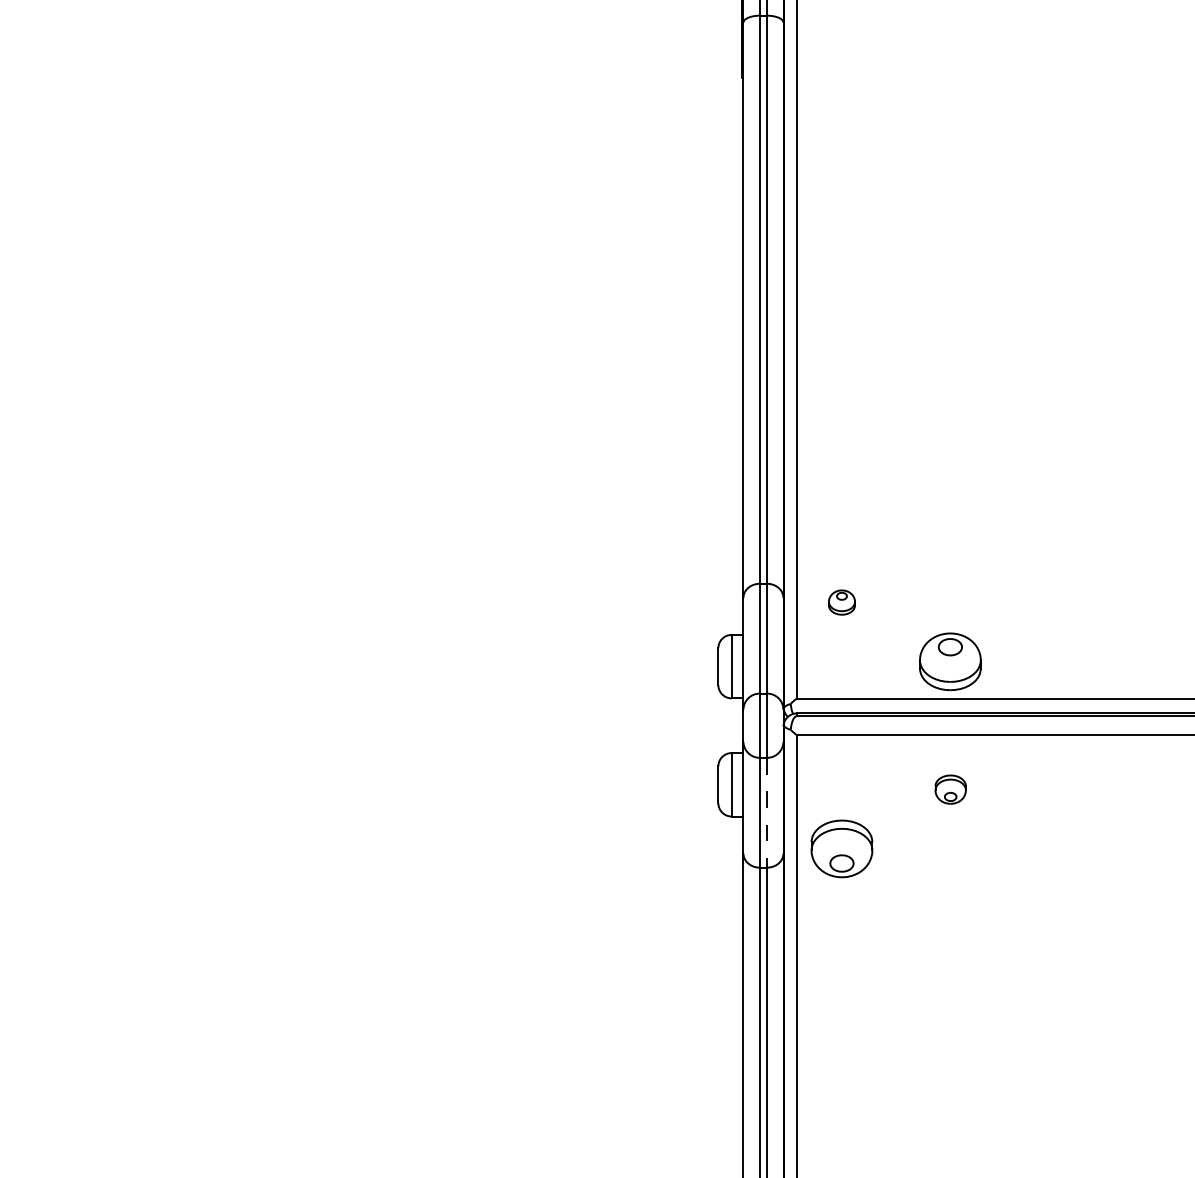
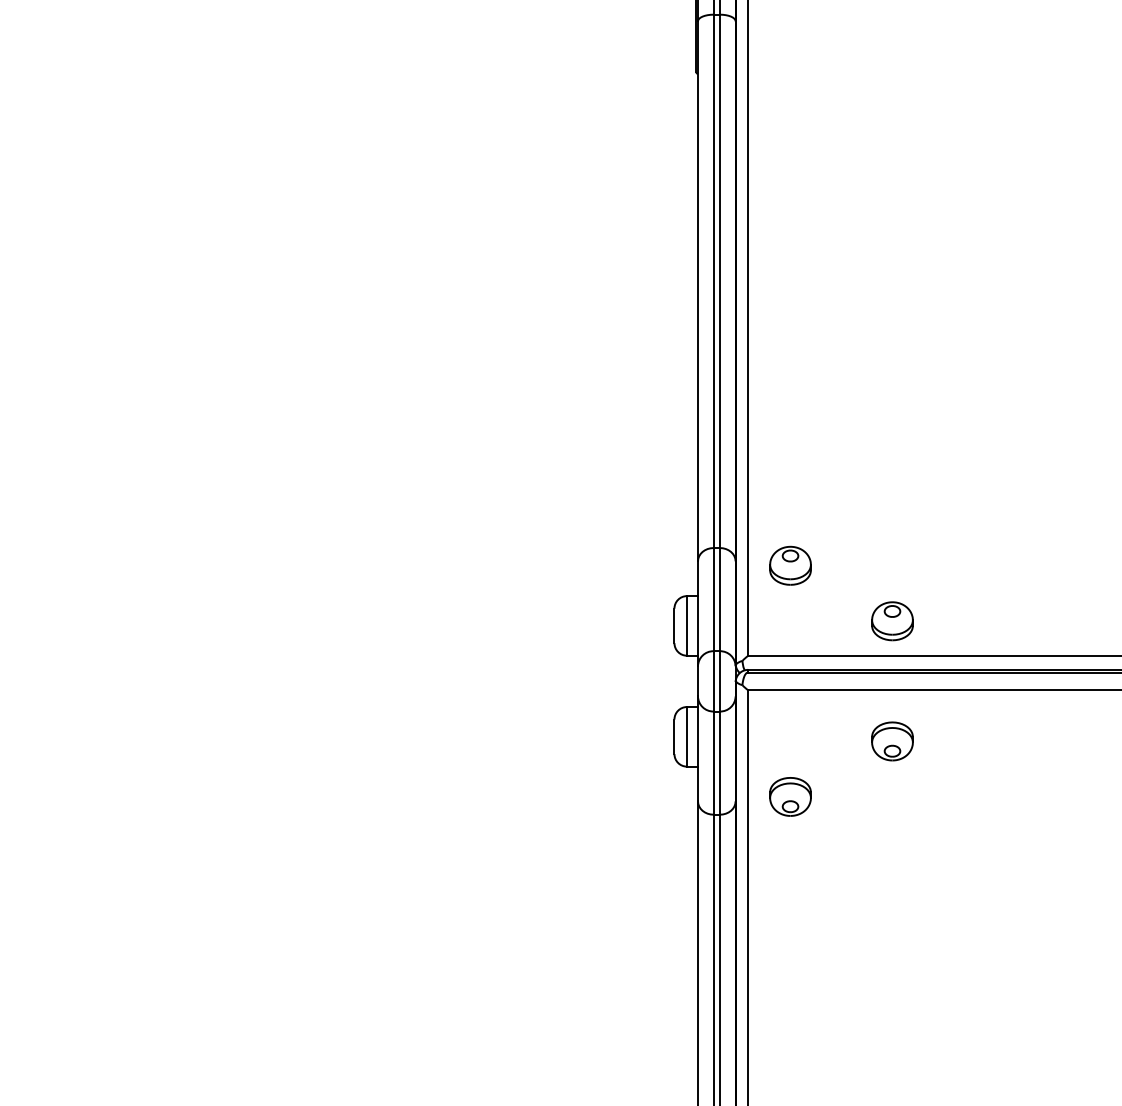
part: (841, 602) -> (790, 565), size x1.67
part: (950, 661) -> (892, 621), size x0.71
part: (950, 789) -> (892, 741), size x1.43
line: (766, 812) -> (719, 762), dashed -> solid
part: (841, 848) -> (790, 796), size x0.71

